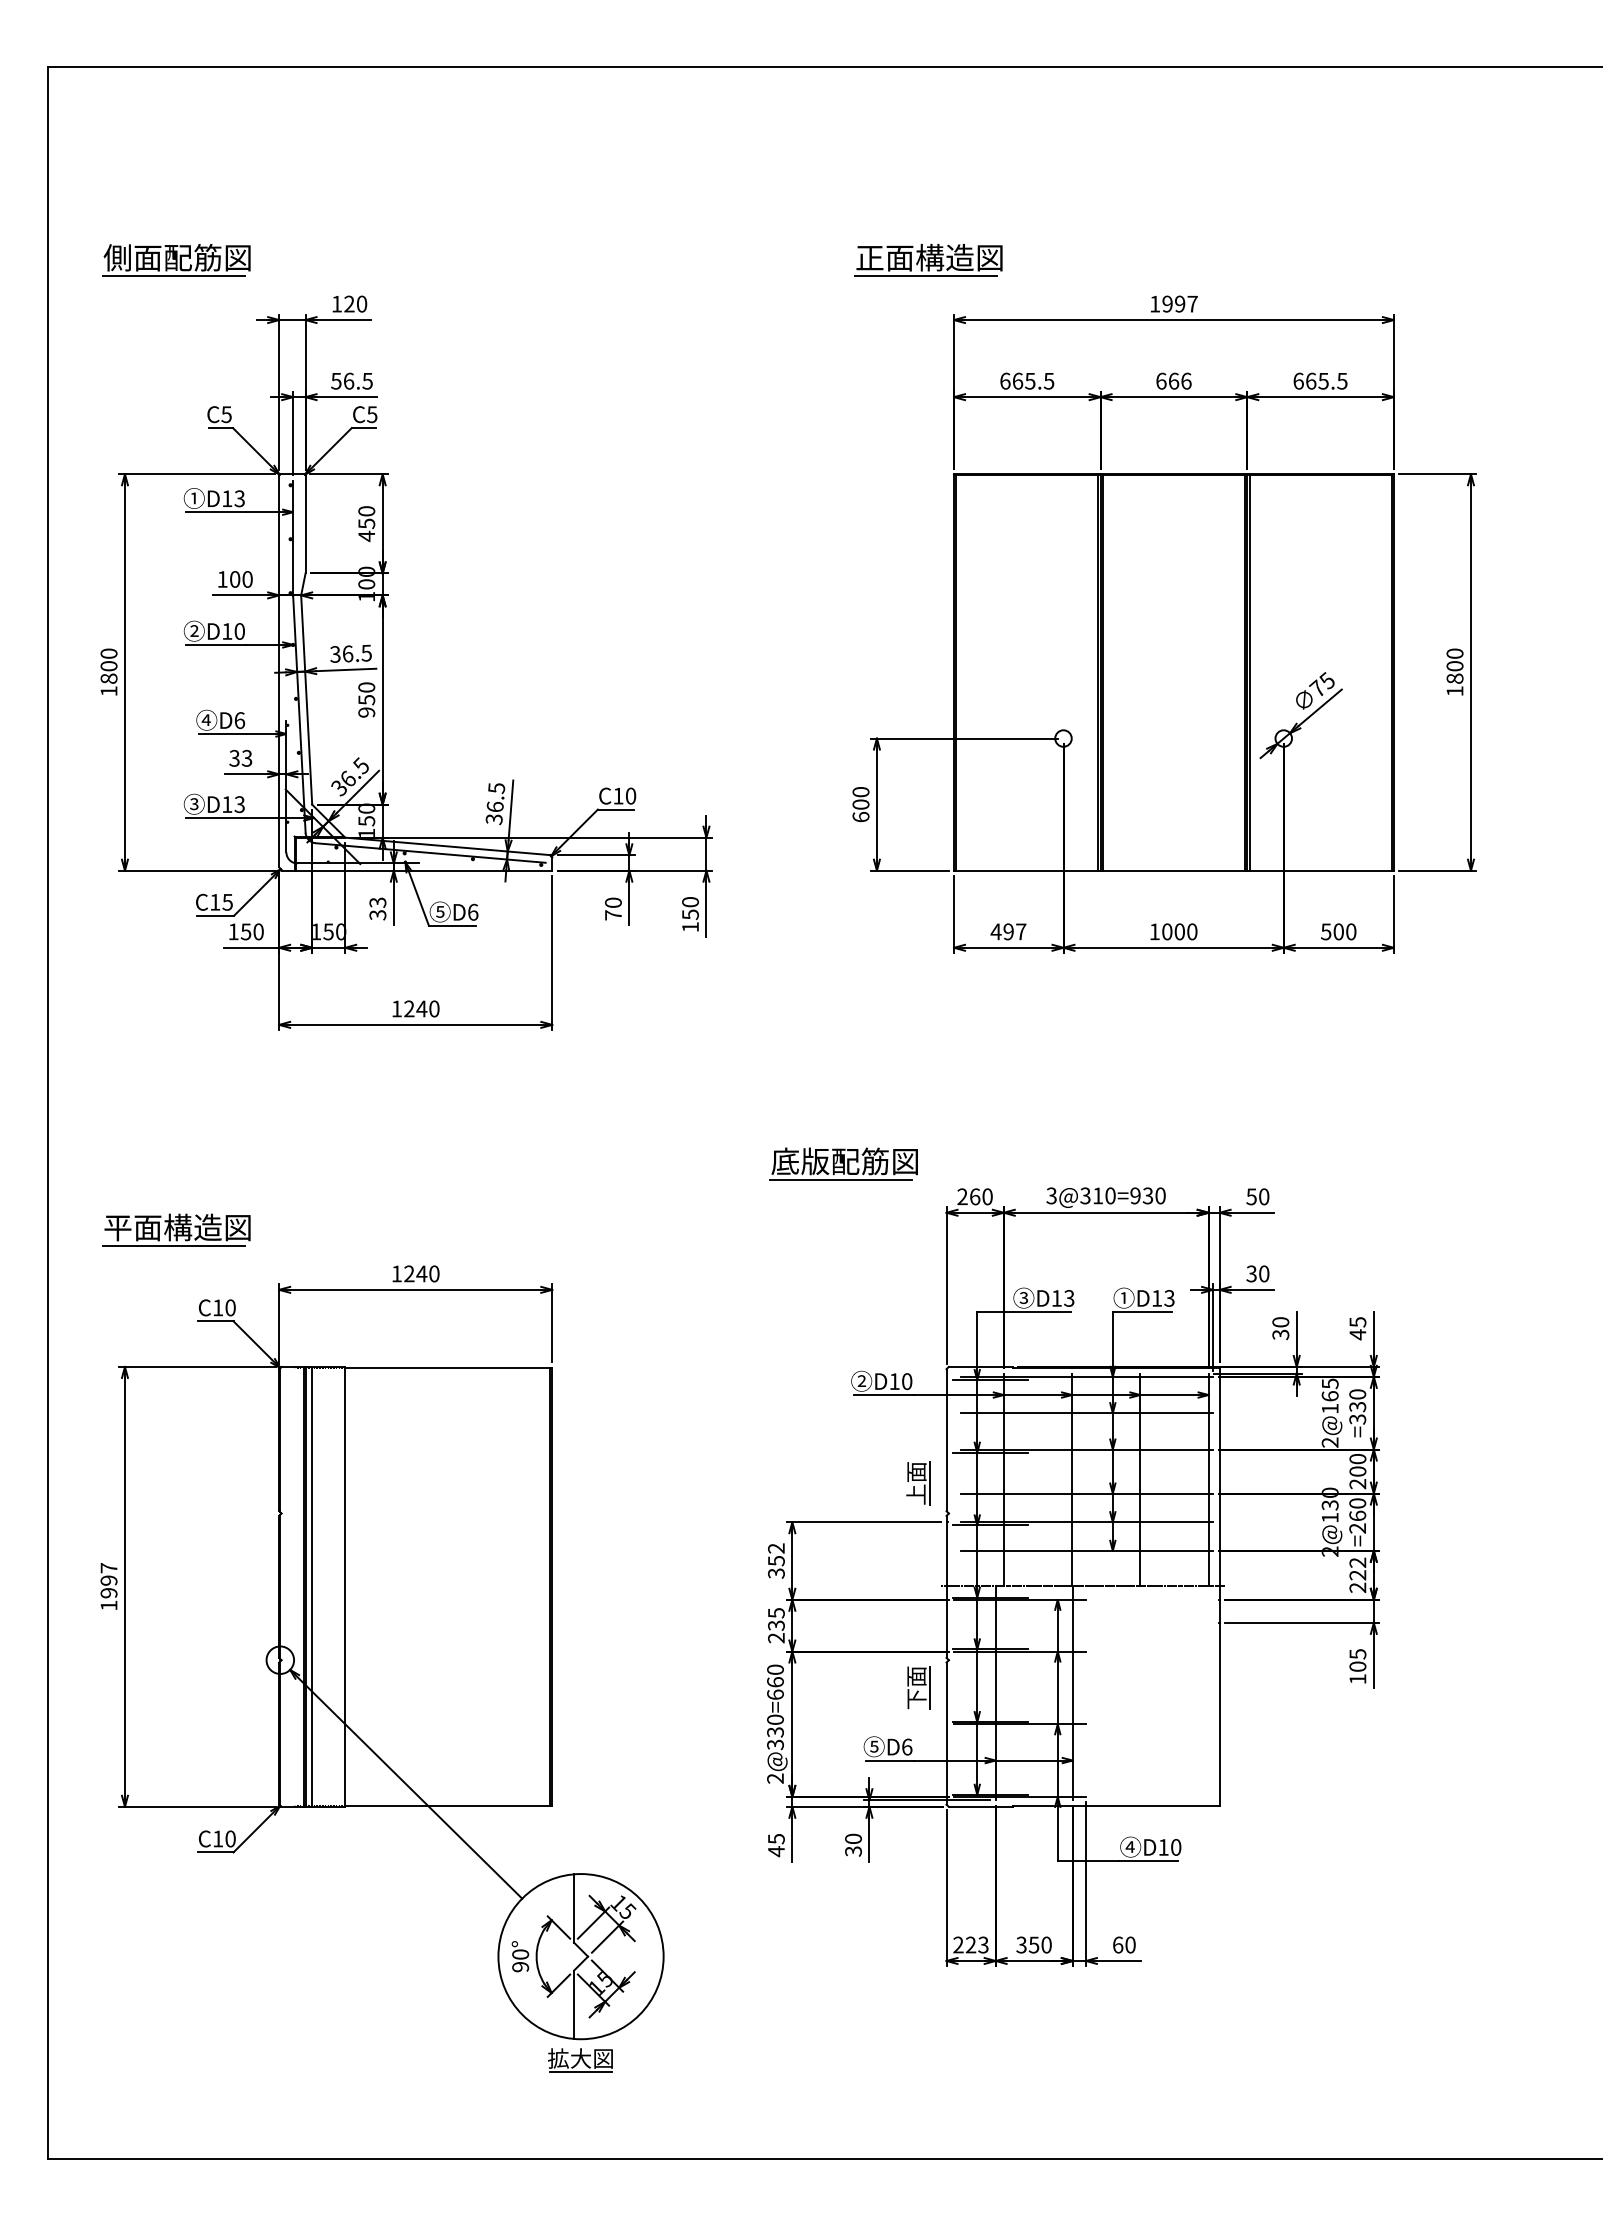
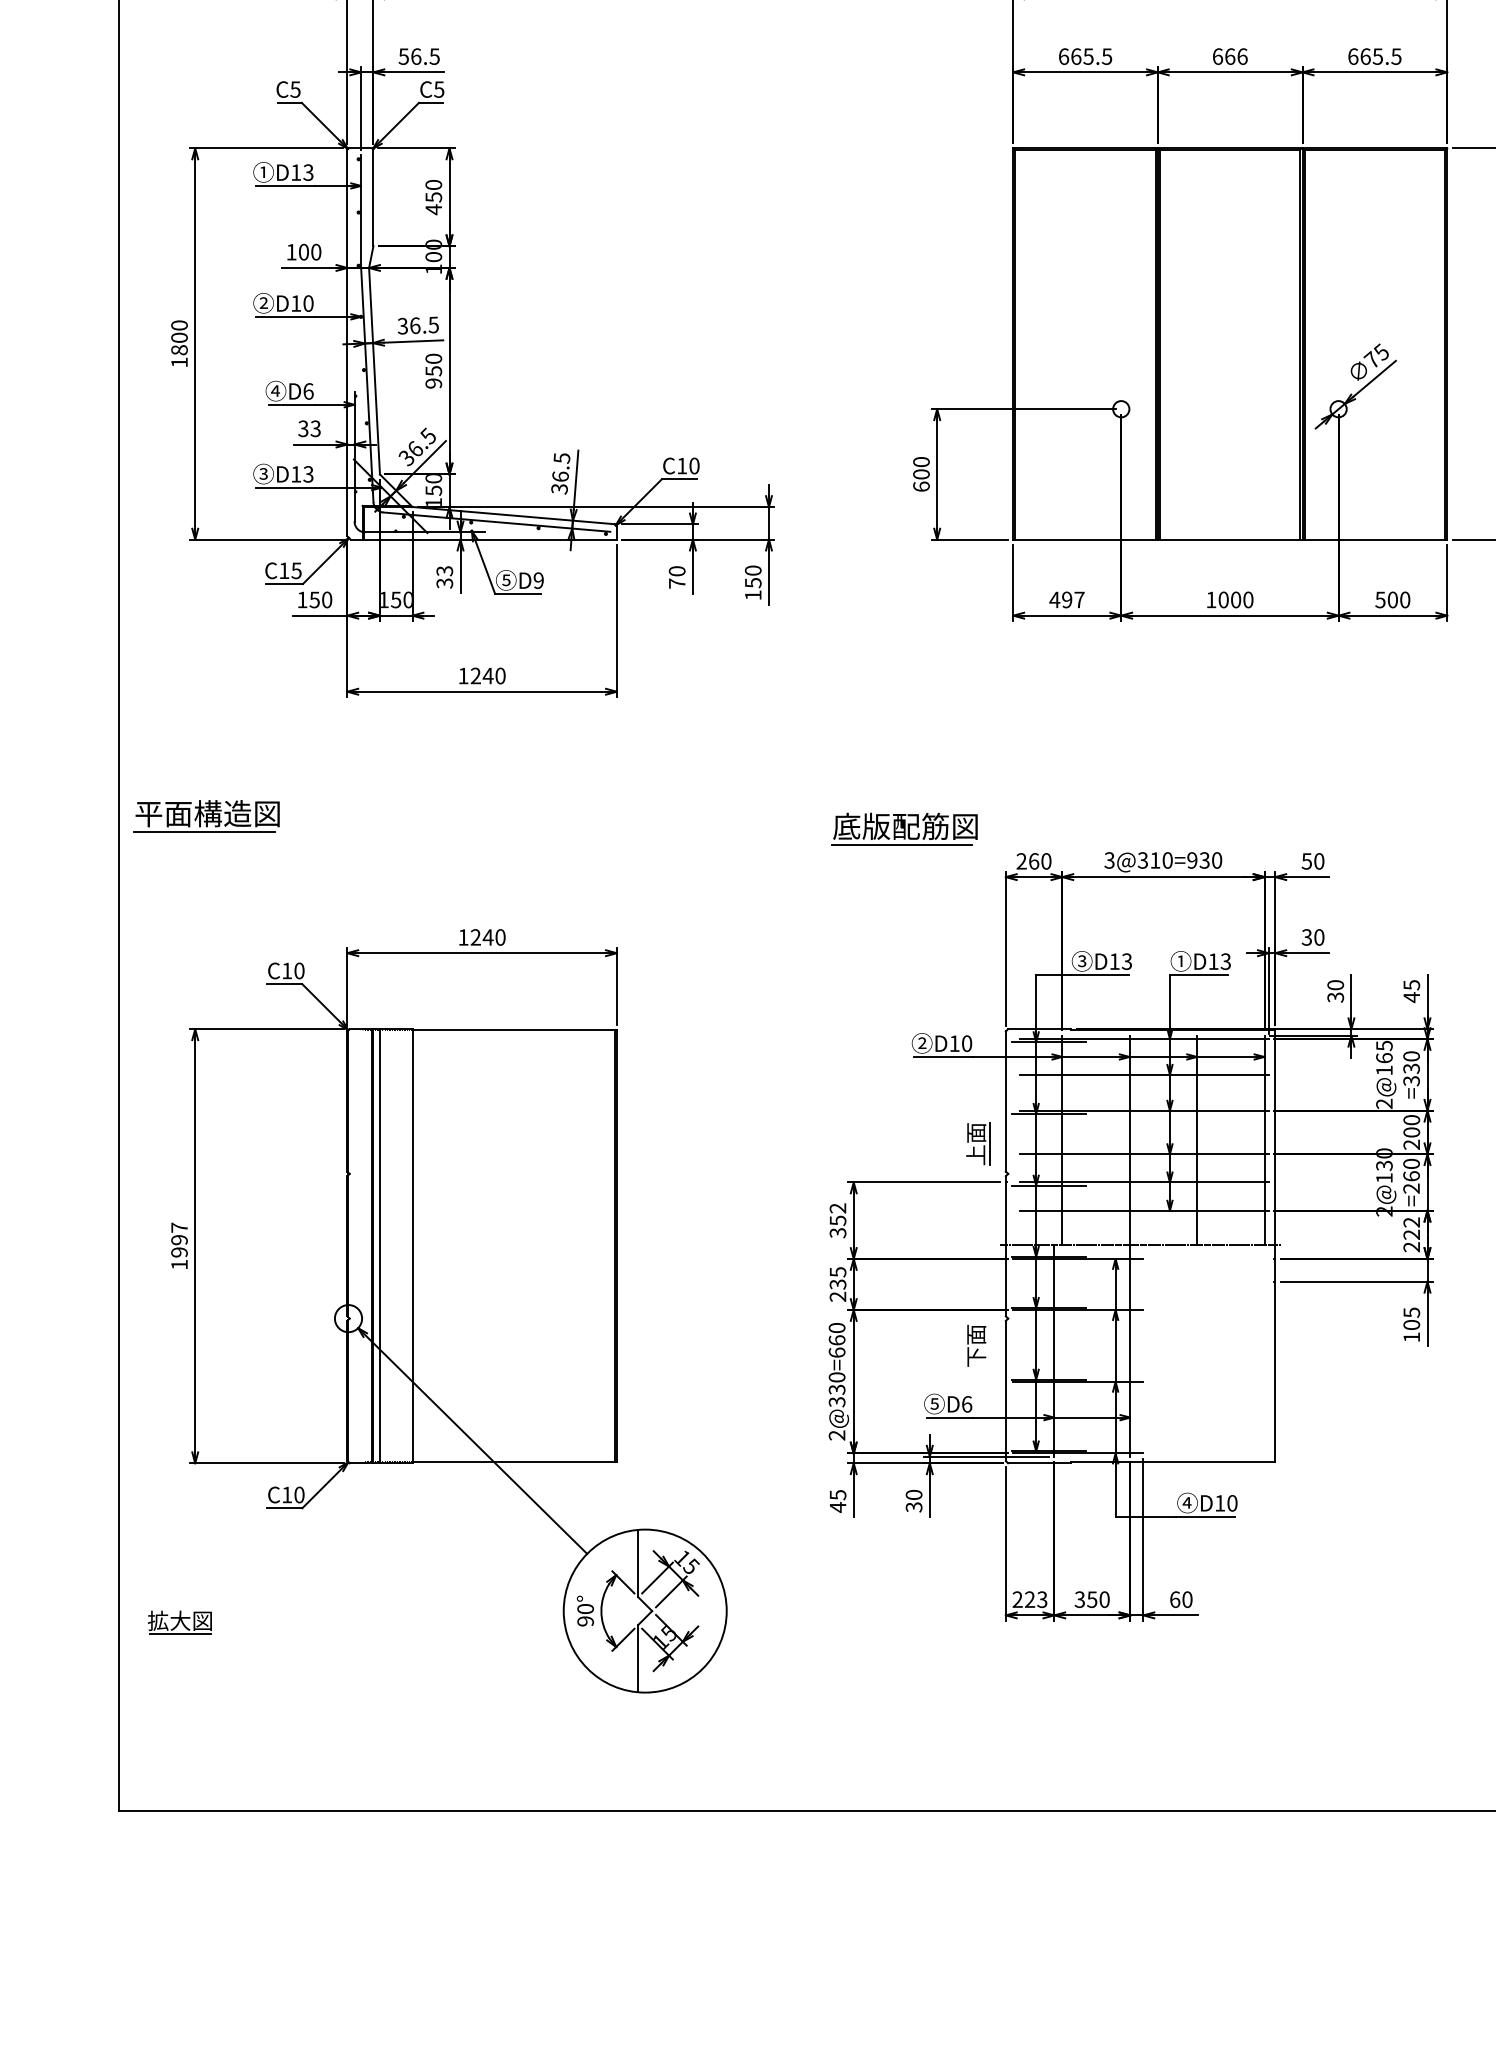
text: (473, 911) -> (539, 579), D6 -> D9
part: (176, 1229) -> (206, 815), moved
line: (930, 1687) -> (990, 1345), removed
part: (580, 2060) -> (179, 1622), moved

